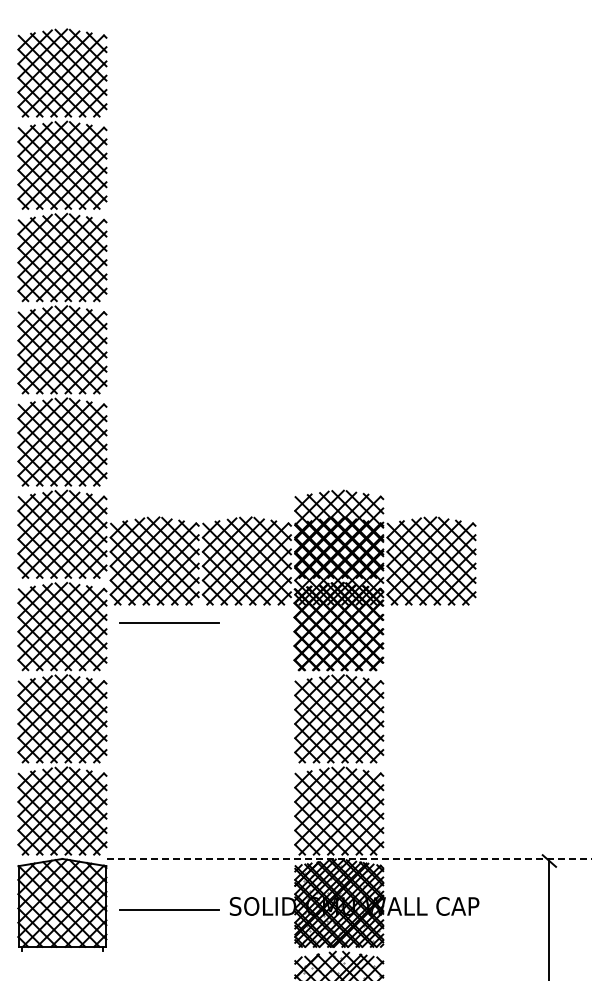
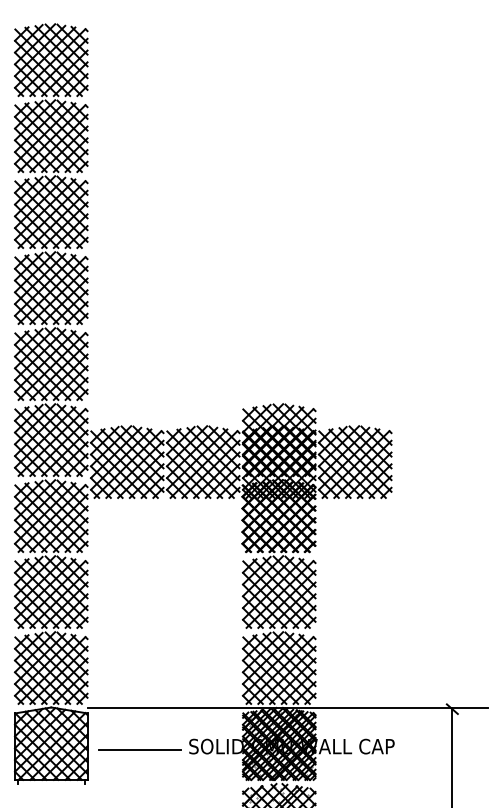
line: (169, 622) -> (139, 512), removed
line: (349, 859) -> (287, 707), dashed -> solid

